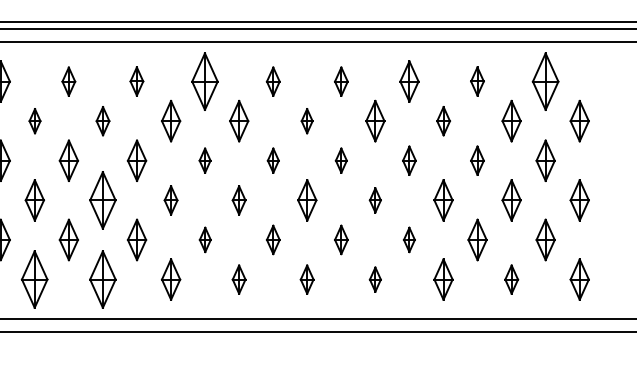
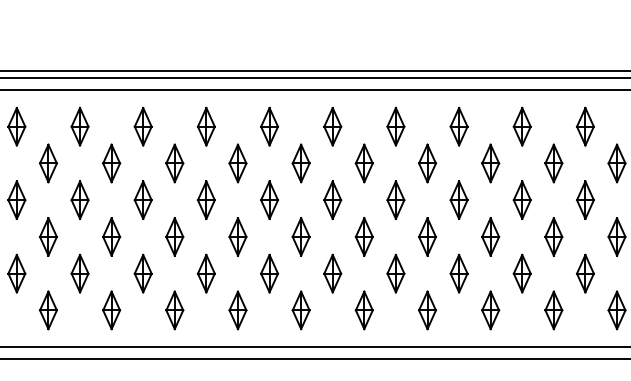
part: (68, 81) -> (142, 126), size x1.43
part: (136, 81) -> (205, 126), size x1.43
part: (205, 81) -> (269, 126), size x0.71
part: (272, 81) -> (332, 126), size x1.43
part: (340, 81) -> (395, 126), size x1.43
part: (476, 81) -> (521, 126), size x1.43
part: (545, 81) -> (585, 126), size x0.71
part: (34, 121) -> (111, 163), size x1.67
part: (102, 121) -> (174, 163), size x1.43
part: (306, 121) -> (363, 163), size x1.67
part: (443, 121) -> (490, 163), size x1.43
part: (205, 160) -> (269, 199), size x1.67
part: (272, 160) -> (332, 199), size x1.67
part: (340, 160) -> (395, 199), size x1.67
part: (408, 160) -> (458, 199), size x1.43
part: (476, 160) -> (521, 199), size x1.43
part: (102, 199) -> (174, 236), size x0.71
part: (170, 199) -> (237, 236), size x1.43
part: (238, 199) -> (300, 236), size x1.43
part: (375, 199) -> (427, 236), size x1.67
part: (205, 239) -> (269, 273), size x1.67
part: (272, 239) -> (332, 273), size x1.43
part: (340, 239) -> (395, 273), size x1.43
part: (408, 239) -> (458, 273), size x1.67
part: (34, 279) -> (111, 310), size x0.71
part: (102, 279) -> (174, 310), size x0.71
part: (238, 279) -> (300, 310), size x1.43
part: (306, 279) -> (363, 310), size x1.43
part: (375, 279) -> (427, 310), size x1.67
part: (511, 279) -> (553, 310), size x1.43

